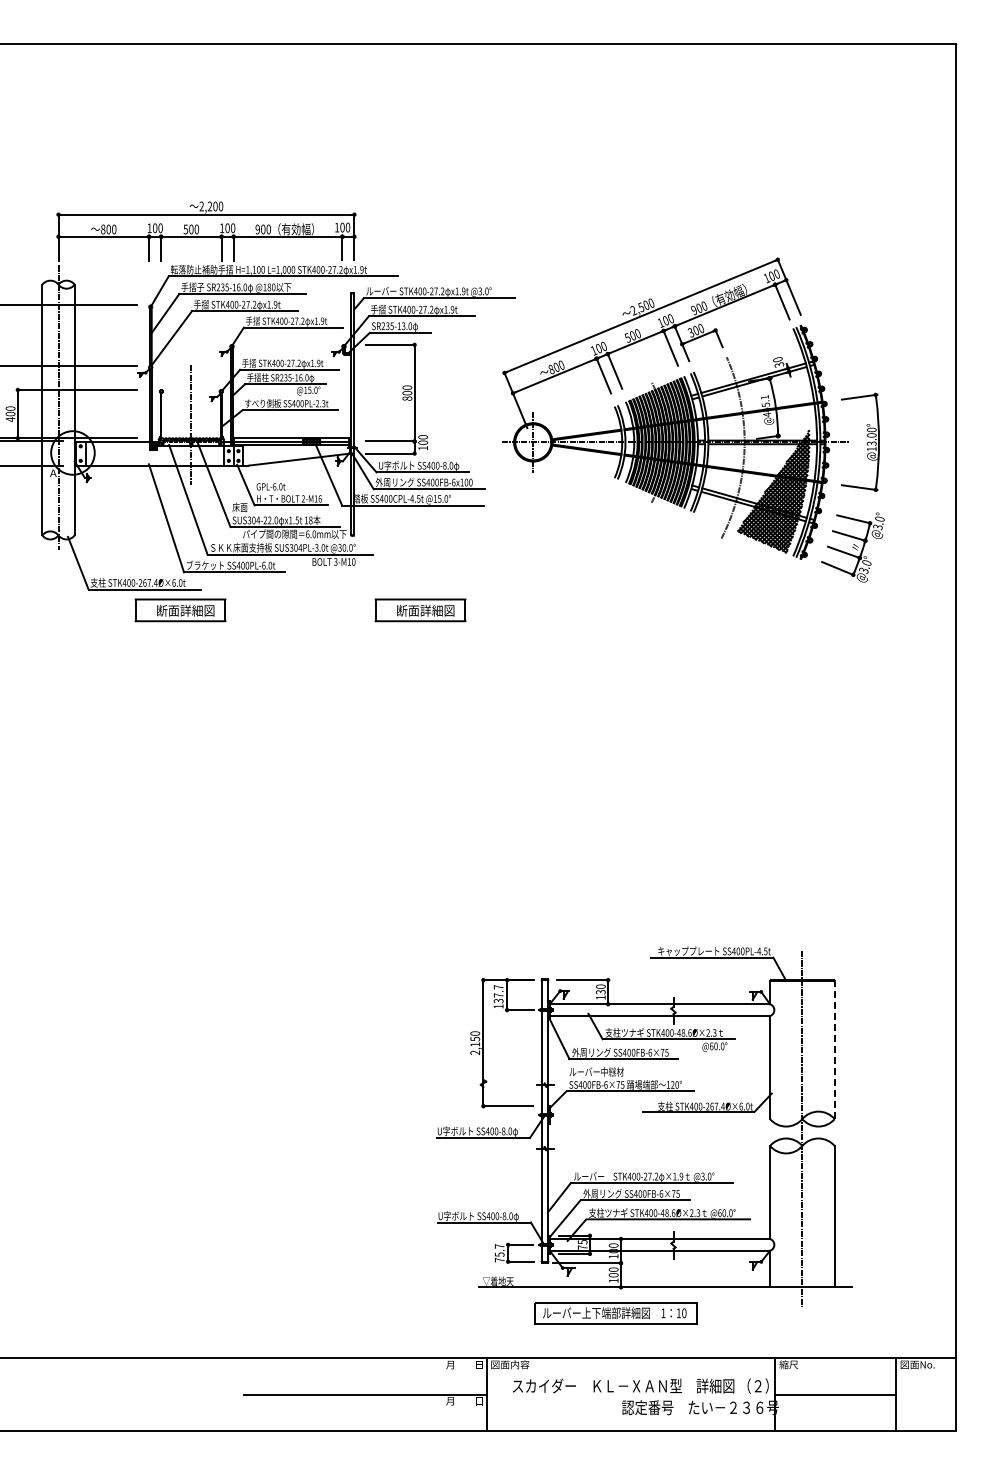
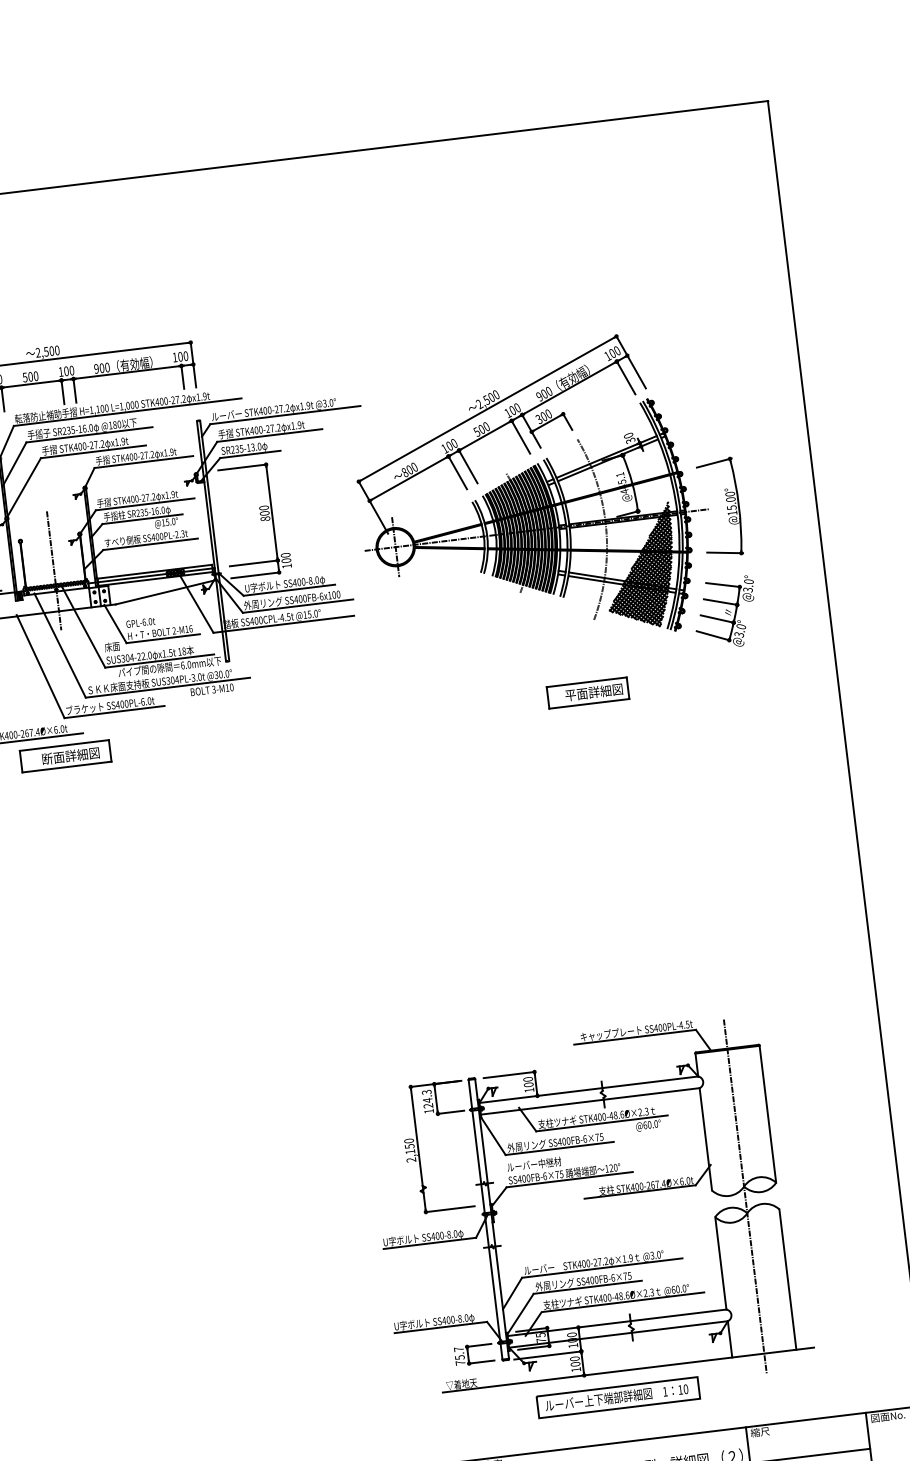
text: (210, 206) -> (46, 351), 2,200 -> 2,500
text: (869, 443) -> (729, 507), @13.00° -> @15.00°
part: (420, 610) -> (303, 727), removed
part: (706, 610) -> (587, 693), added
text: (600, 992) -> (528, 1085), 130 -> 100
text: (498, 994) -> (427, 1099), 137.7 -> 124.3
line: (834, 1049) -> (767, 1113), dashed -> solid
part: (615, 1313) -> (617, 1397), moved

